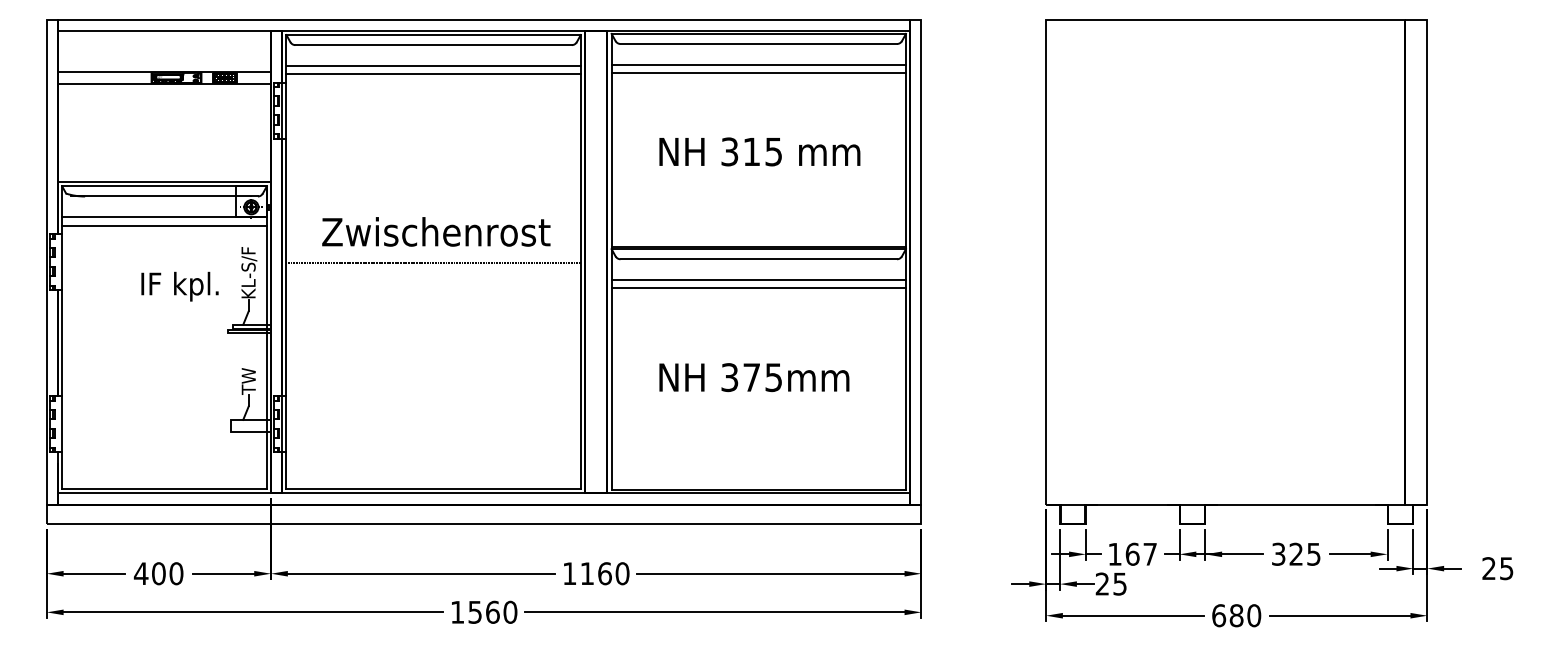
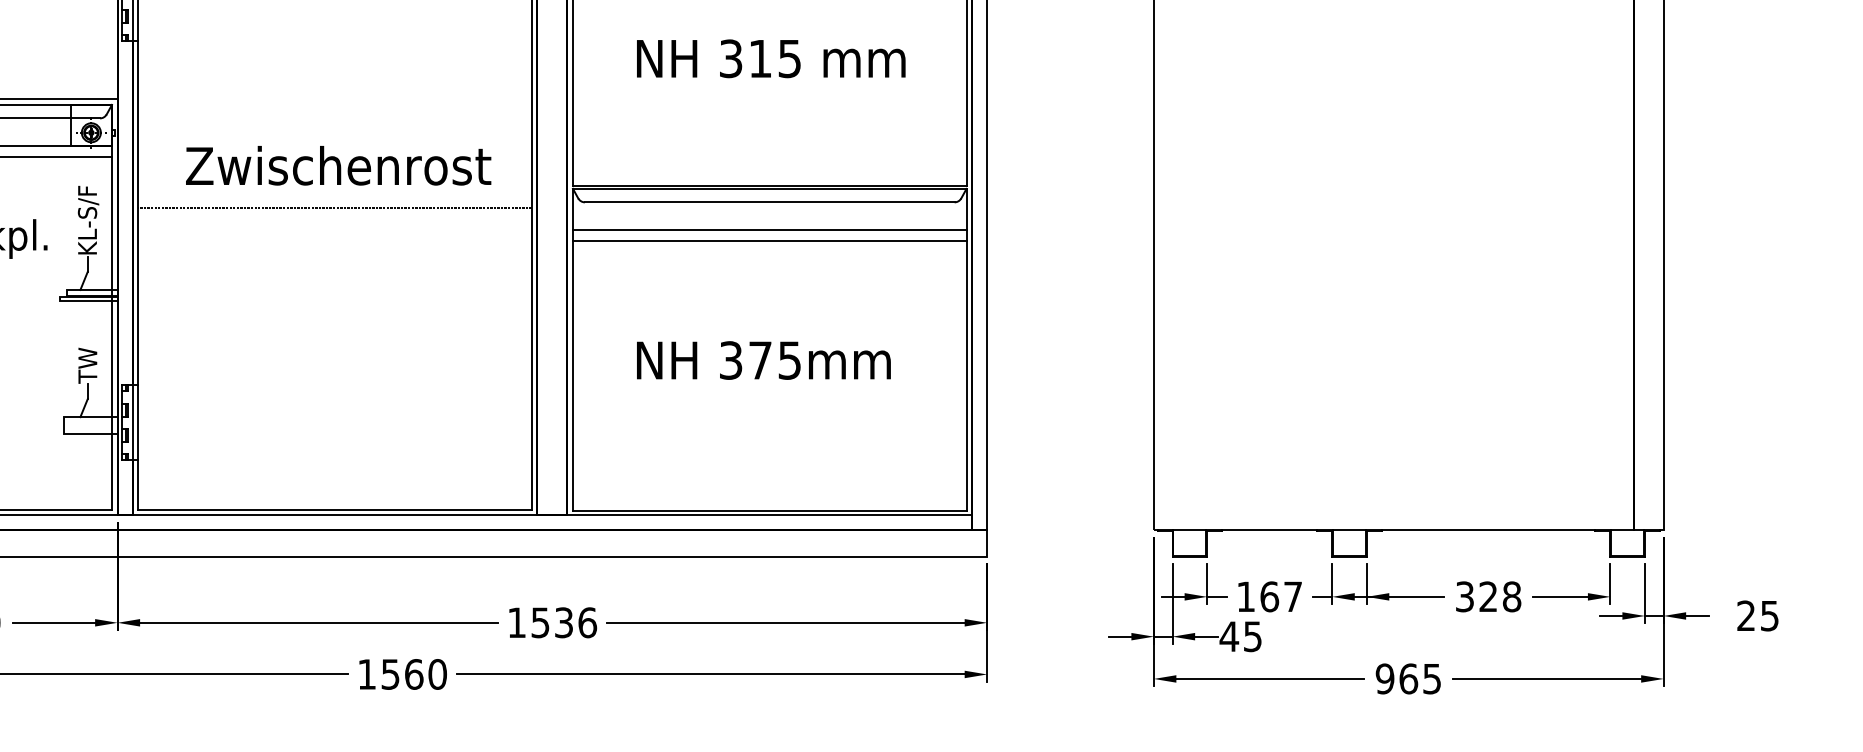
text: (1313, 553) -> (1511, 595), 325 -> 328
text: (604, 573) -> (563, 622), 1160 -> 1536
text: (1102, 583) -> (1229, 635), 25 -> 45
text: (1236, 615) -> (1408, 678), 680 -> 965

